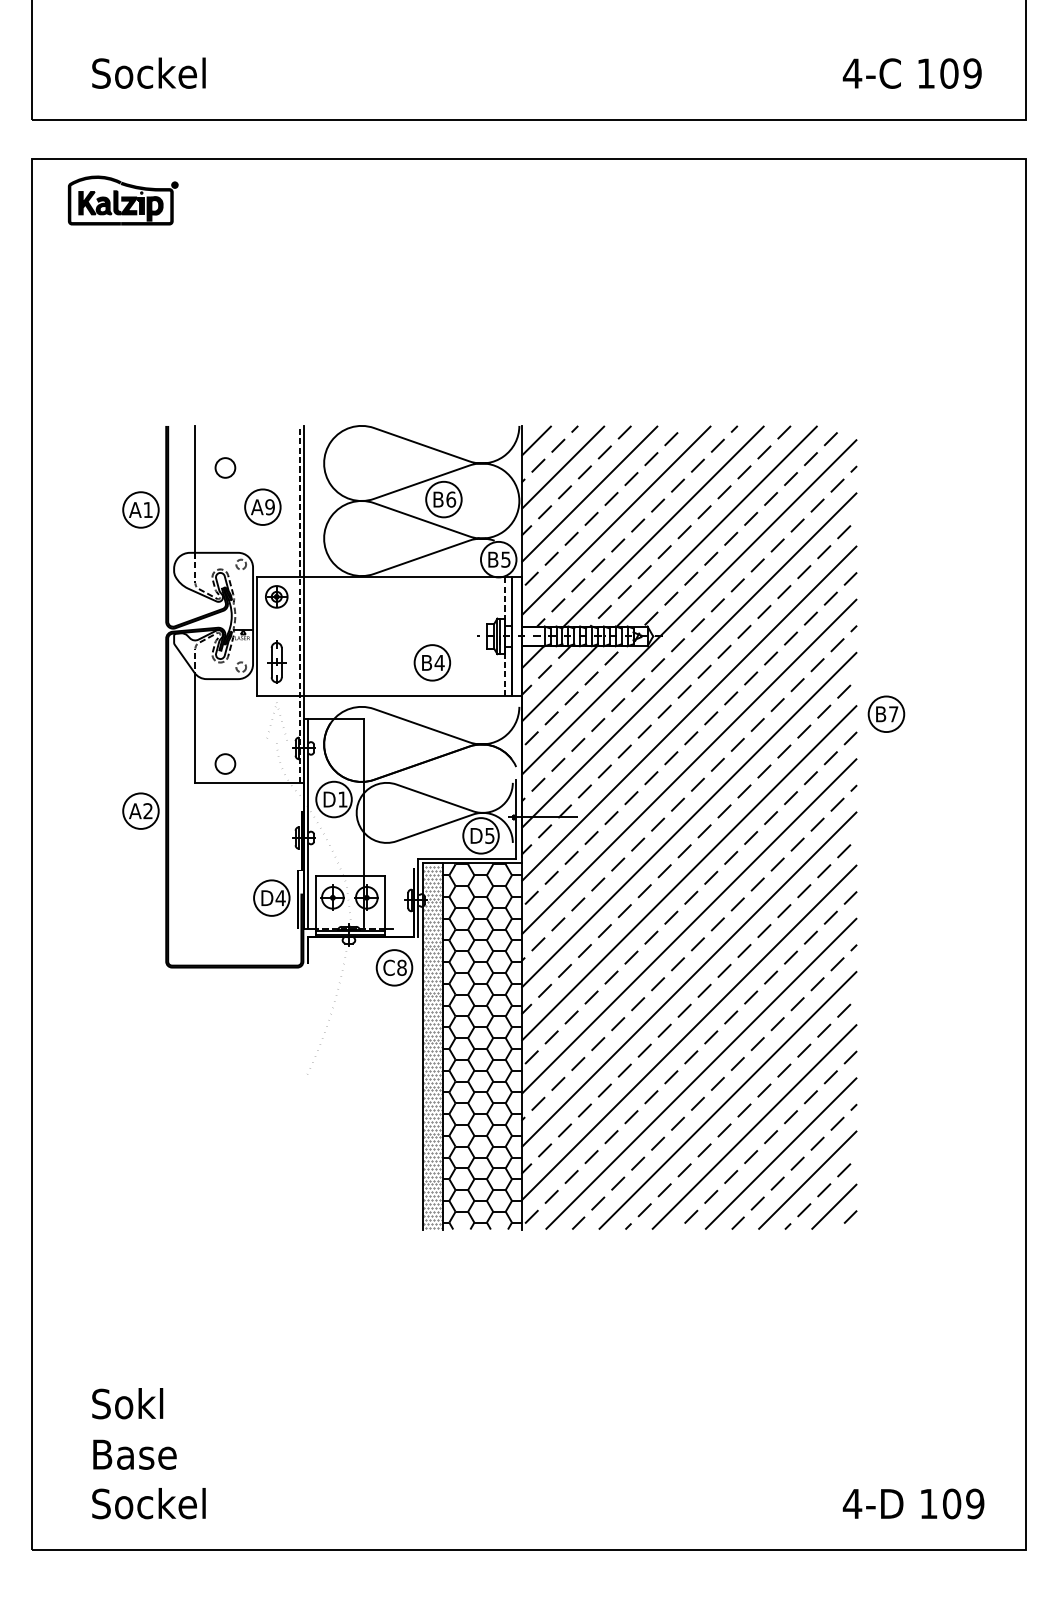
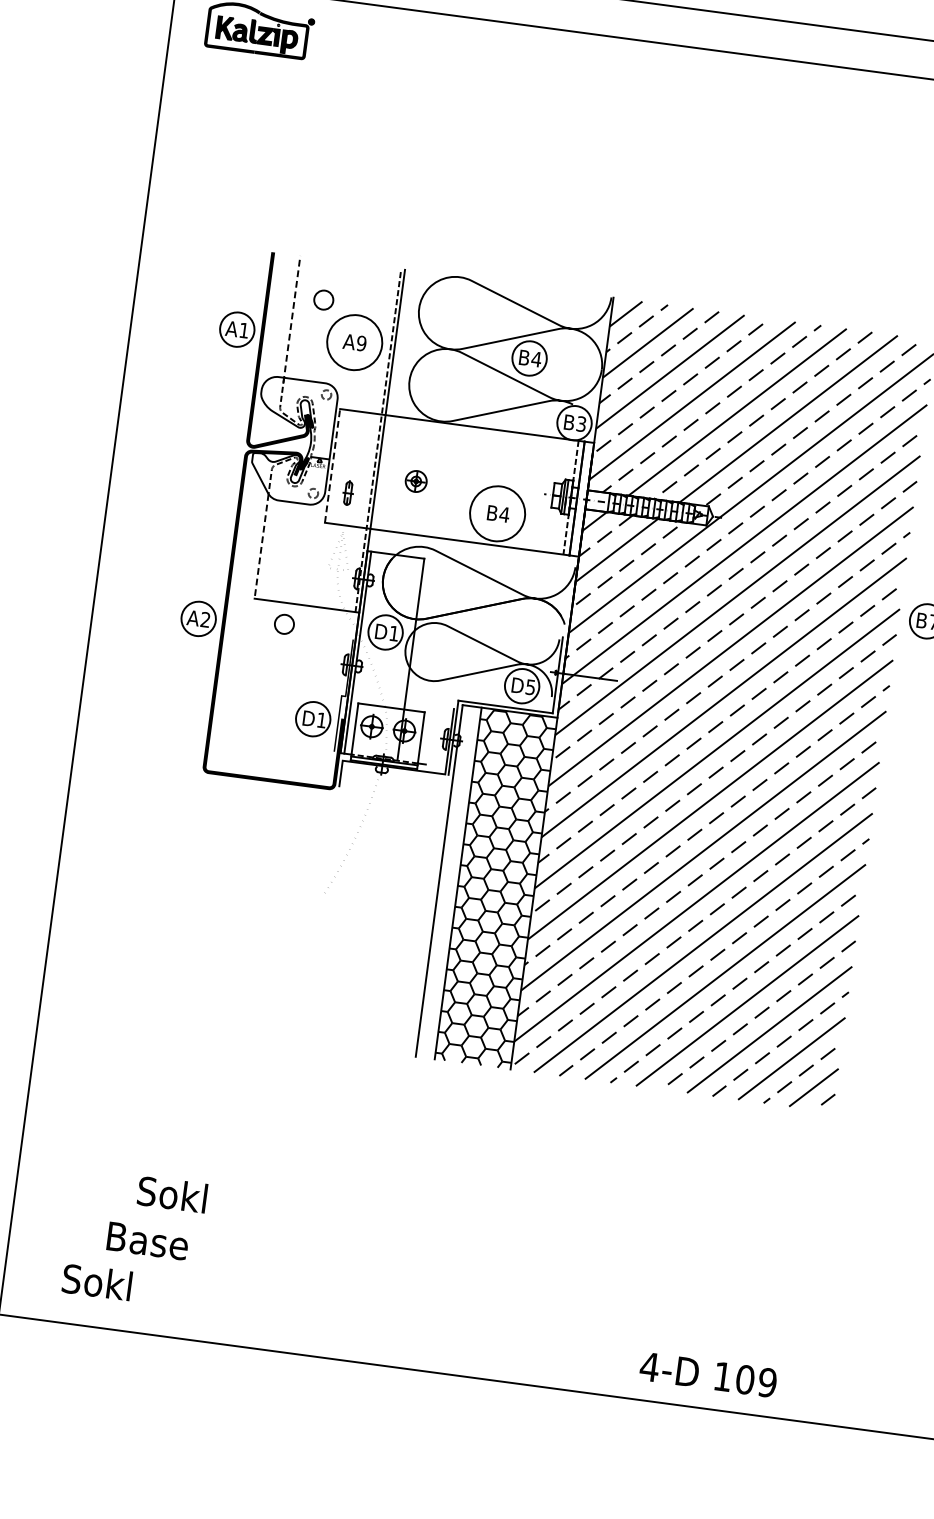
line: (195, 491) -> (292, 318), solid -> dashed
text: (451, 499) -> (536, 359), B6 -> B4
circle: (262, 506) -> (354, 341), size x1.6
text: (505, 558) -> (581, 422), B5 -> B3
part: (276, 596) -> (416, 481), moved
line: (257, 635) -> (333, 465), solid -> dashed
part: (276, 661) -> (348, 492), size x0.6
circle: (432, 662) -> (497, 513), size x1.6
line: (195, 728) -> (261, 546), solid -> dashed
circle: (225, 763) -> (284, 623), moved
text: (280, 898) -> (321, 720), D4 -> D1
part: (394, 967) -> (422, 801), removed
hatch: (432, 1047) -> (448, 883), removed
text: (127, 1403) -> (172, 1194), moved
text: (134, 1454) -> (147, 1240), moved
text: (171, 1503) -> (139, 1287), Sockel -> Sokl
text: (913, 1503) -> (708, 1374), moved

